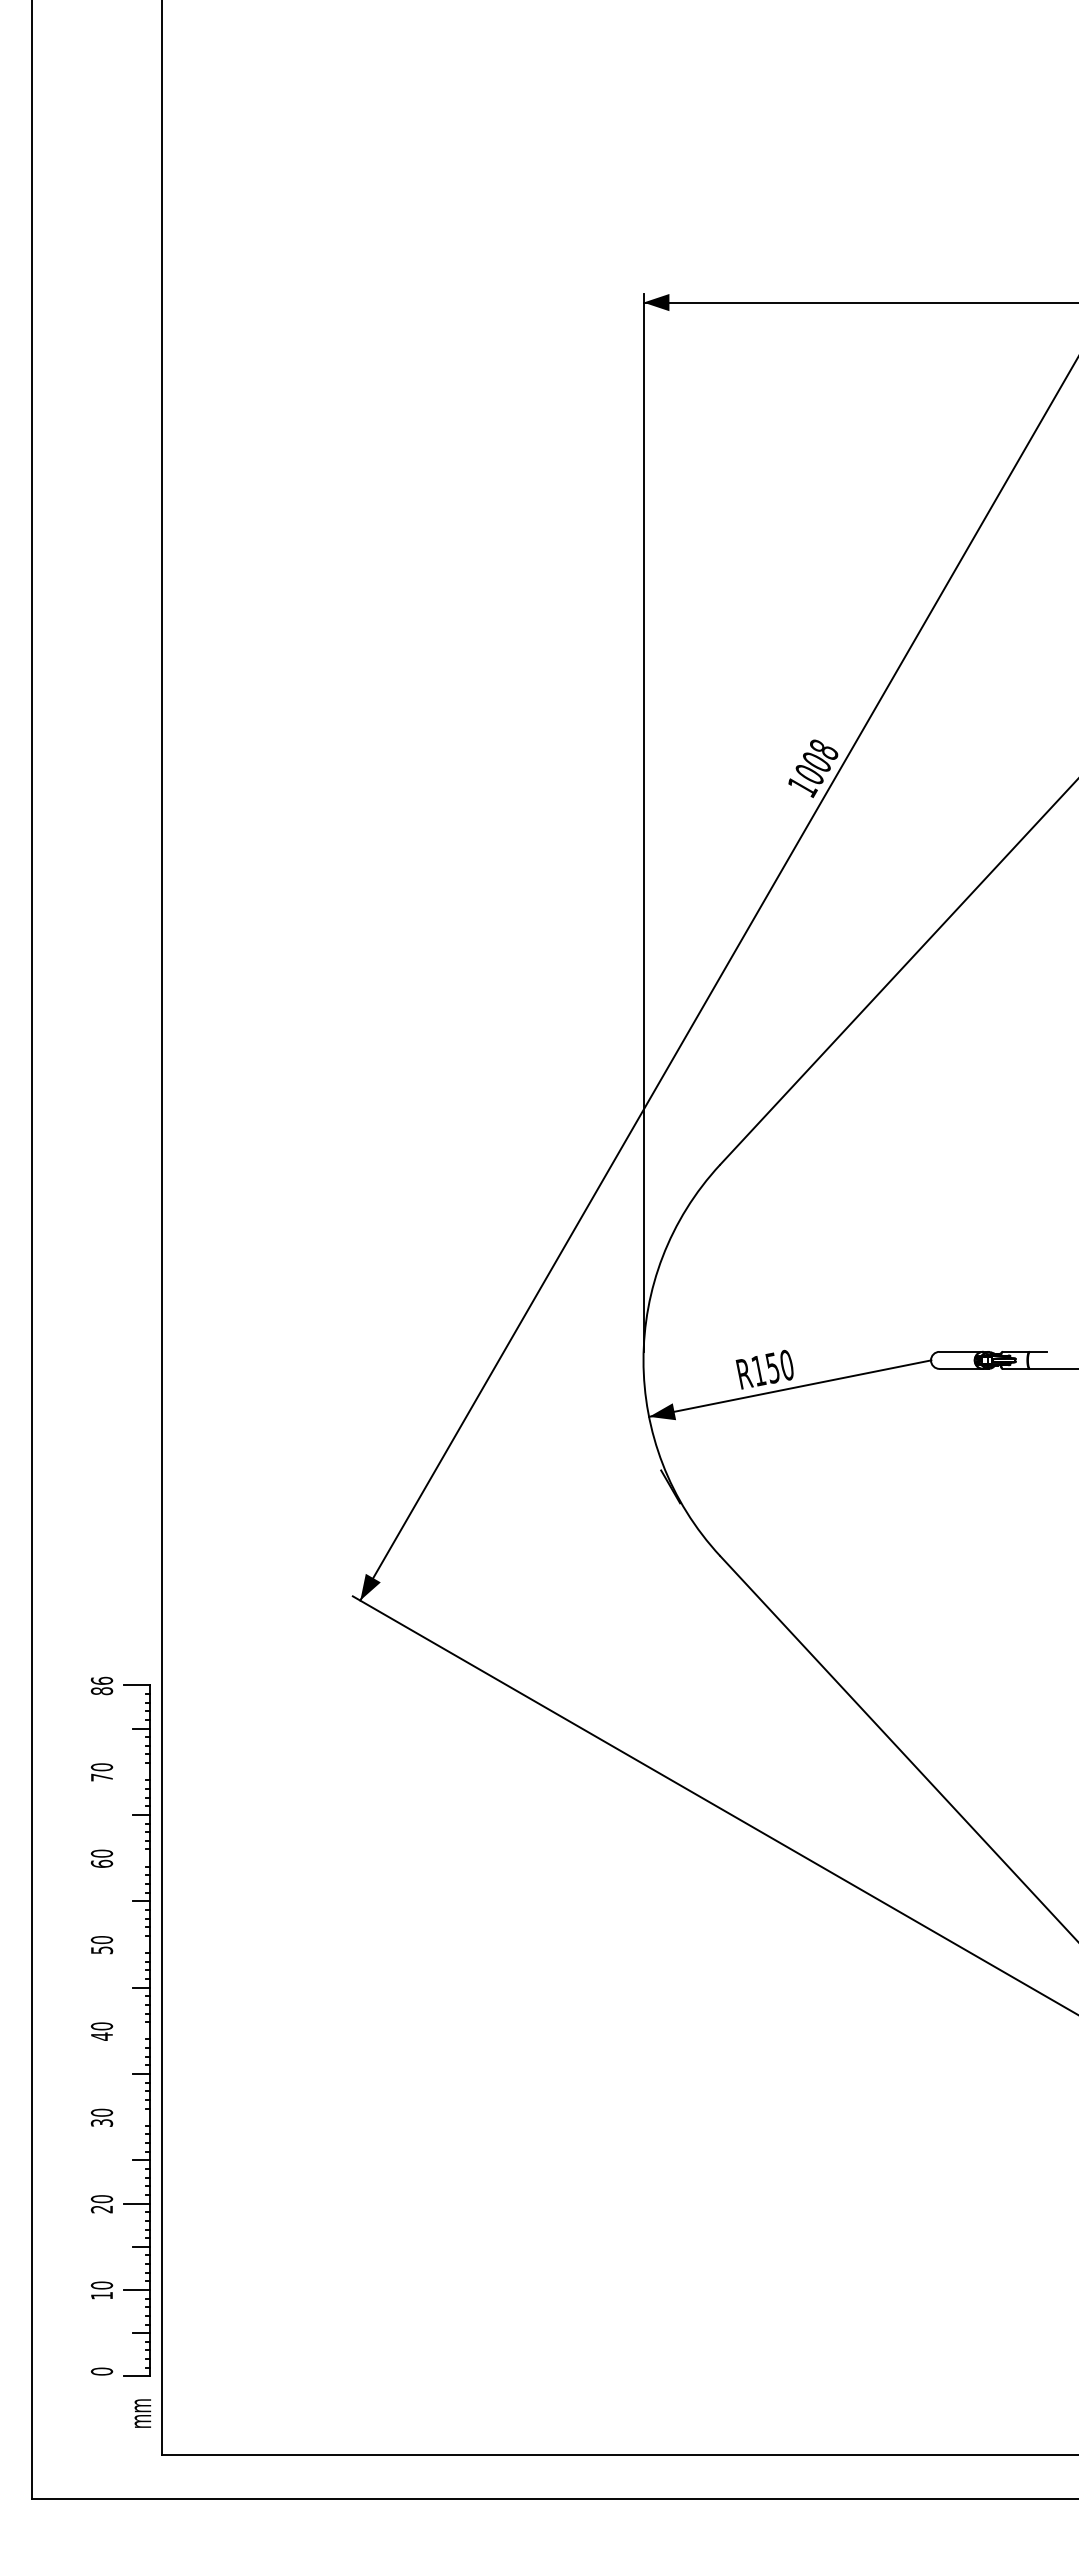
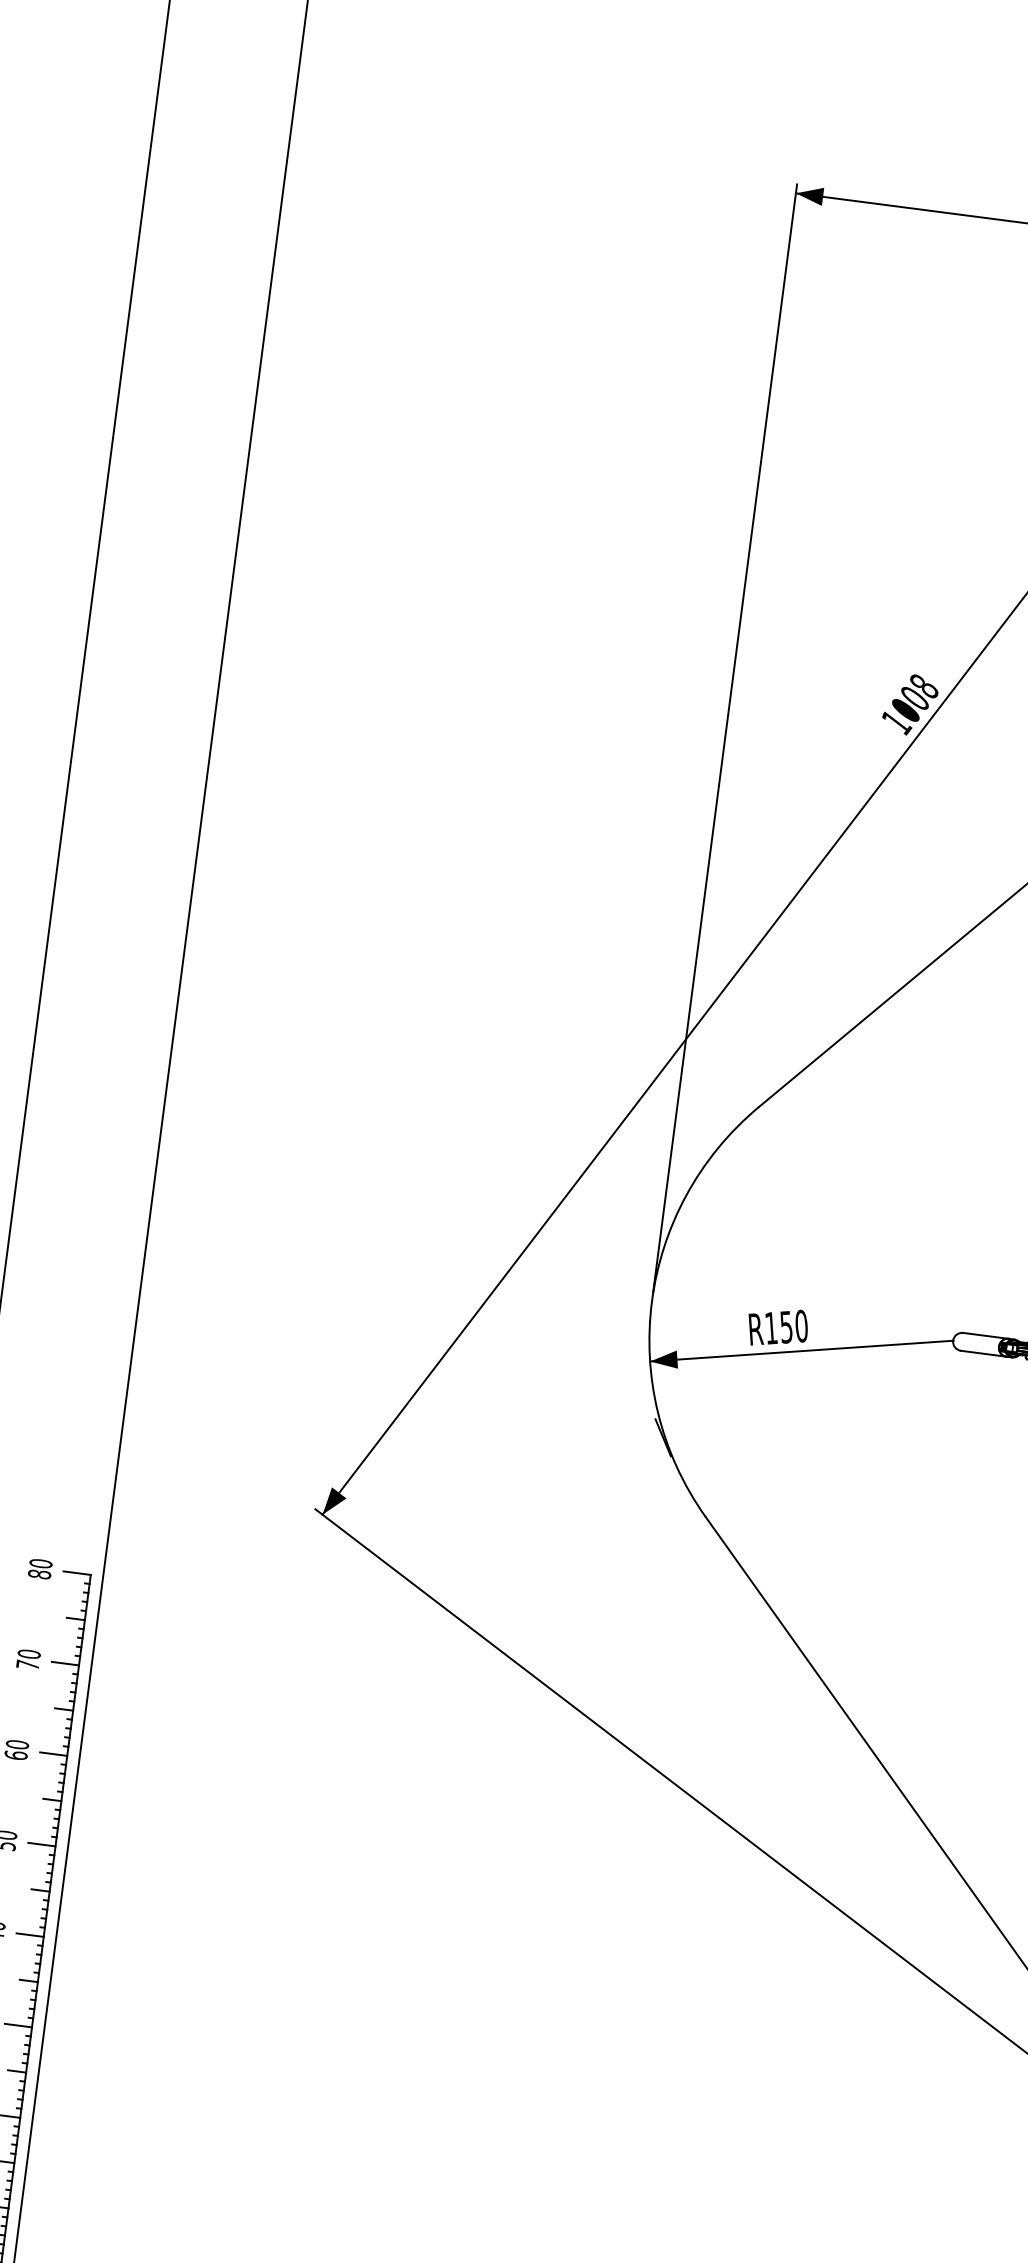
text: (101, 1680) -> (40, 1563), 86 -> 80
line: (137, 1771) -> (65, 1663), added
line: (137, 1858) -> (54, 1754), added
line: (137, 1944) -> (42, 1844), added
line: (137, 2030) -> (30, 1934), added
line: (137, 2117) -> (18, 2025), added

